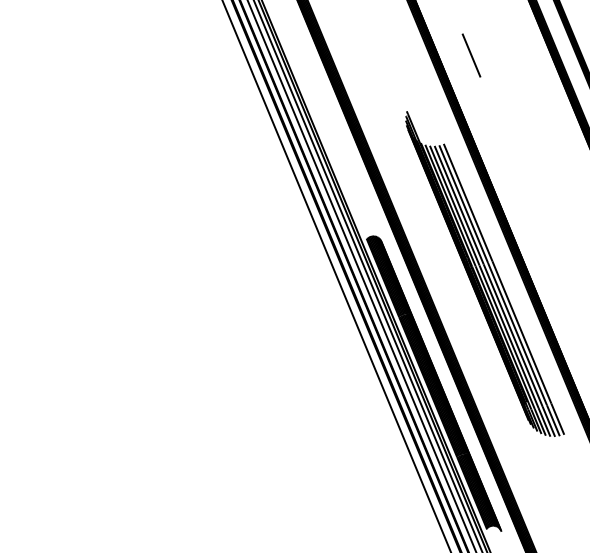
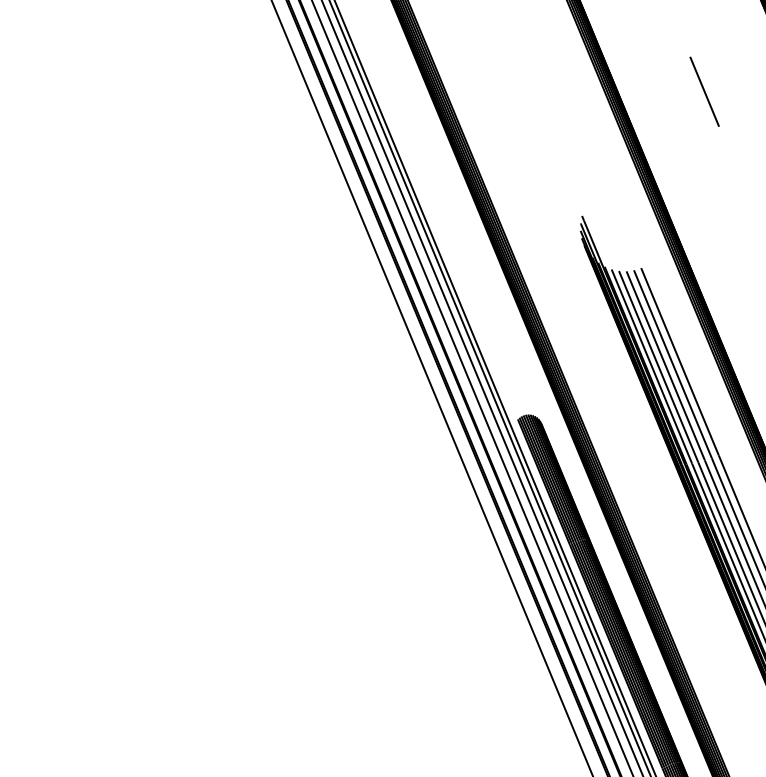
line: (471, 55) -> (704, 91), moved

